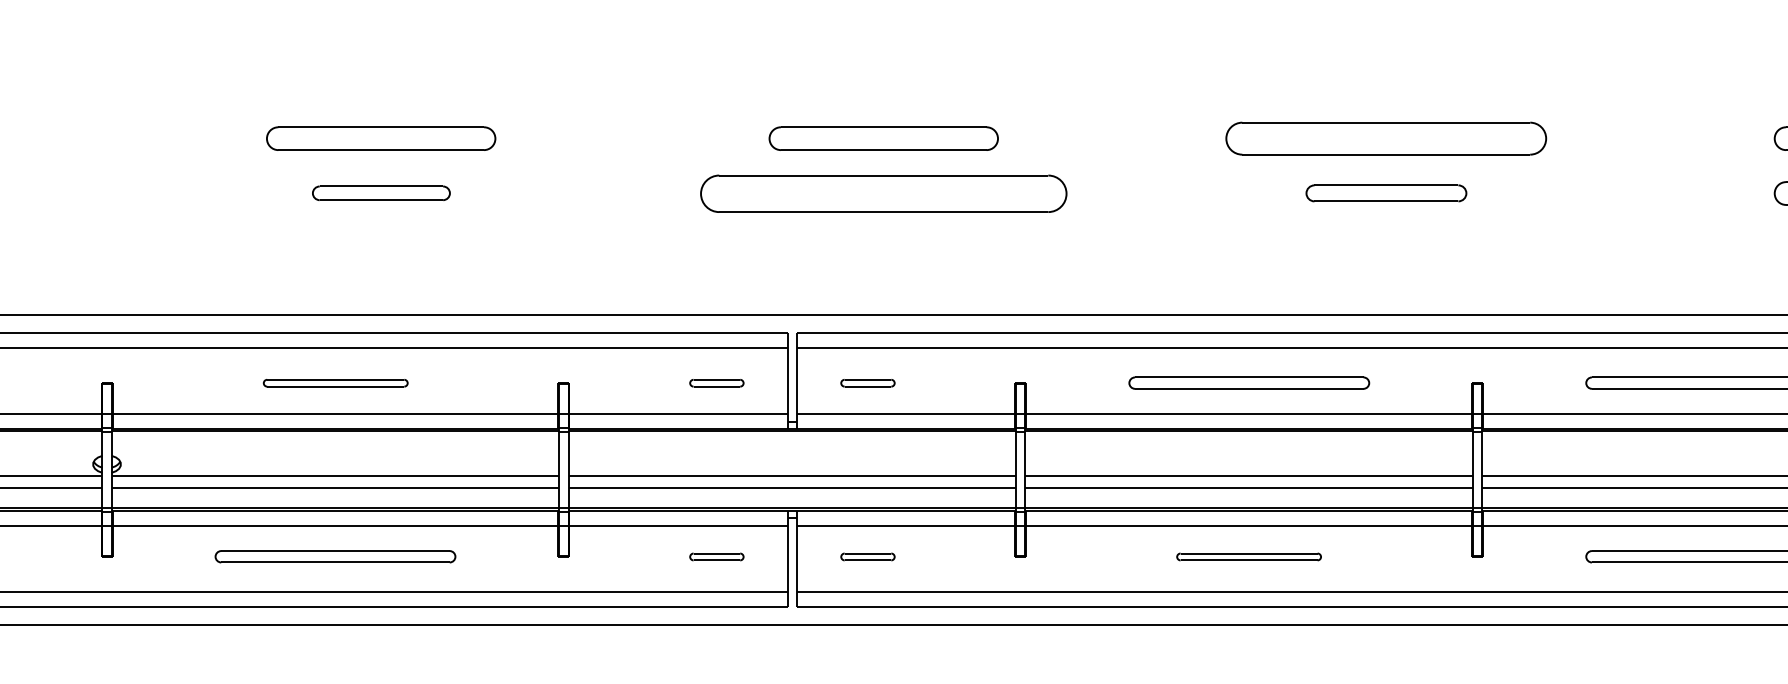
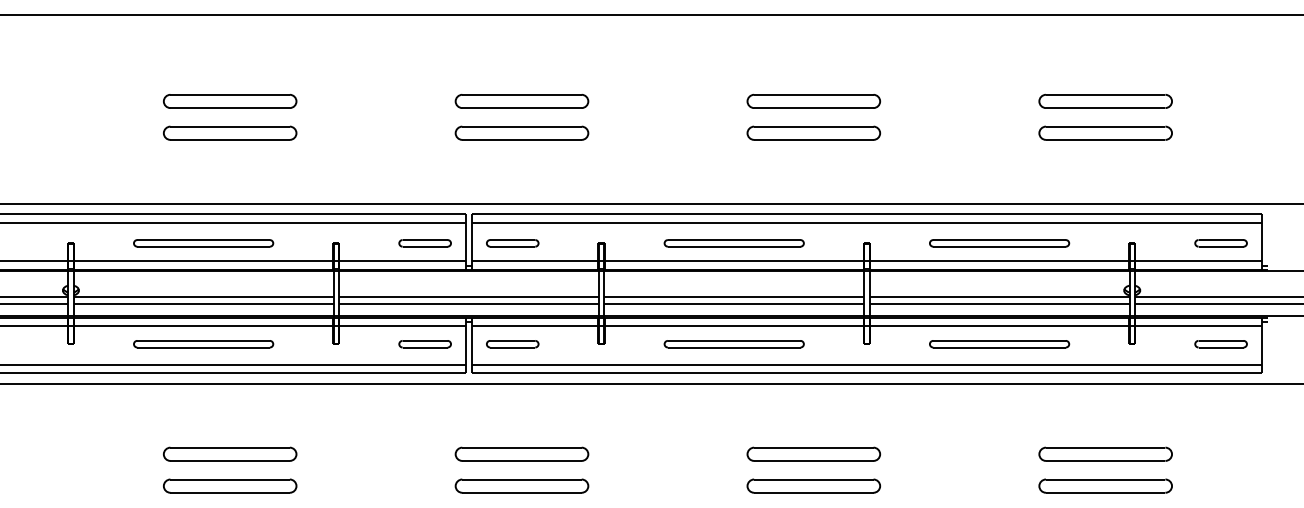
part: (1385, 138) -> (813, 101), size x0.71
part: (381, 192) -> (230, 132), size x1.67
part: (882, 192) -> (521, 132), size x0.62
part: (1385, 192) -> (813, 132), size x1.43
part: (335, 383) -> (203, 243), size x1.67
part: (715, 383) -> (424, 243), size x1.67
part: (867, 383) -> (512, 243), size x1.67
part: (715, 557) -> (424, 344), size x1.67
part: (867, 557) -> (512, 344), size x1.67
part: (1247, 557) -> (733, 344), size x1.67

